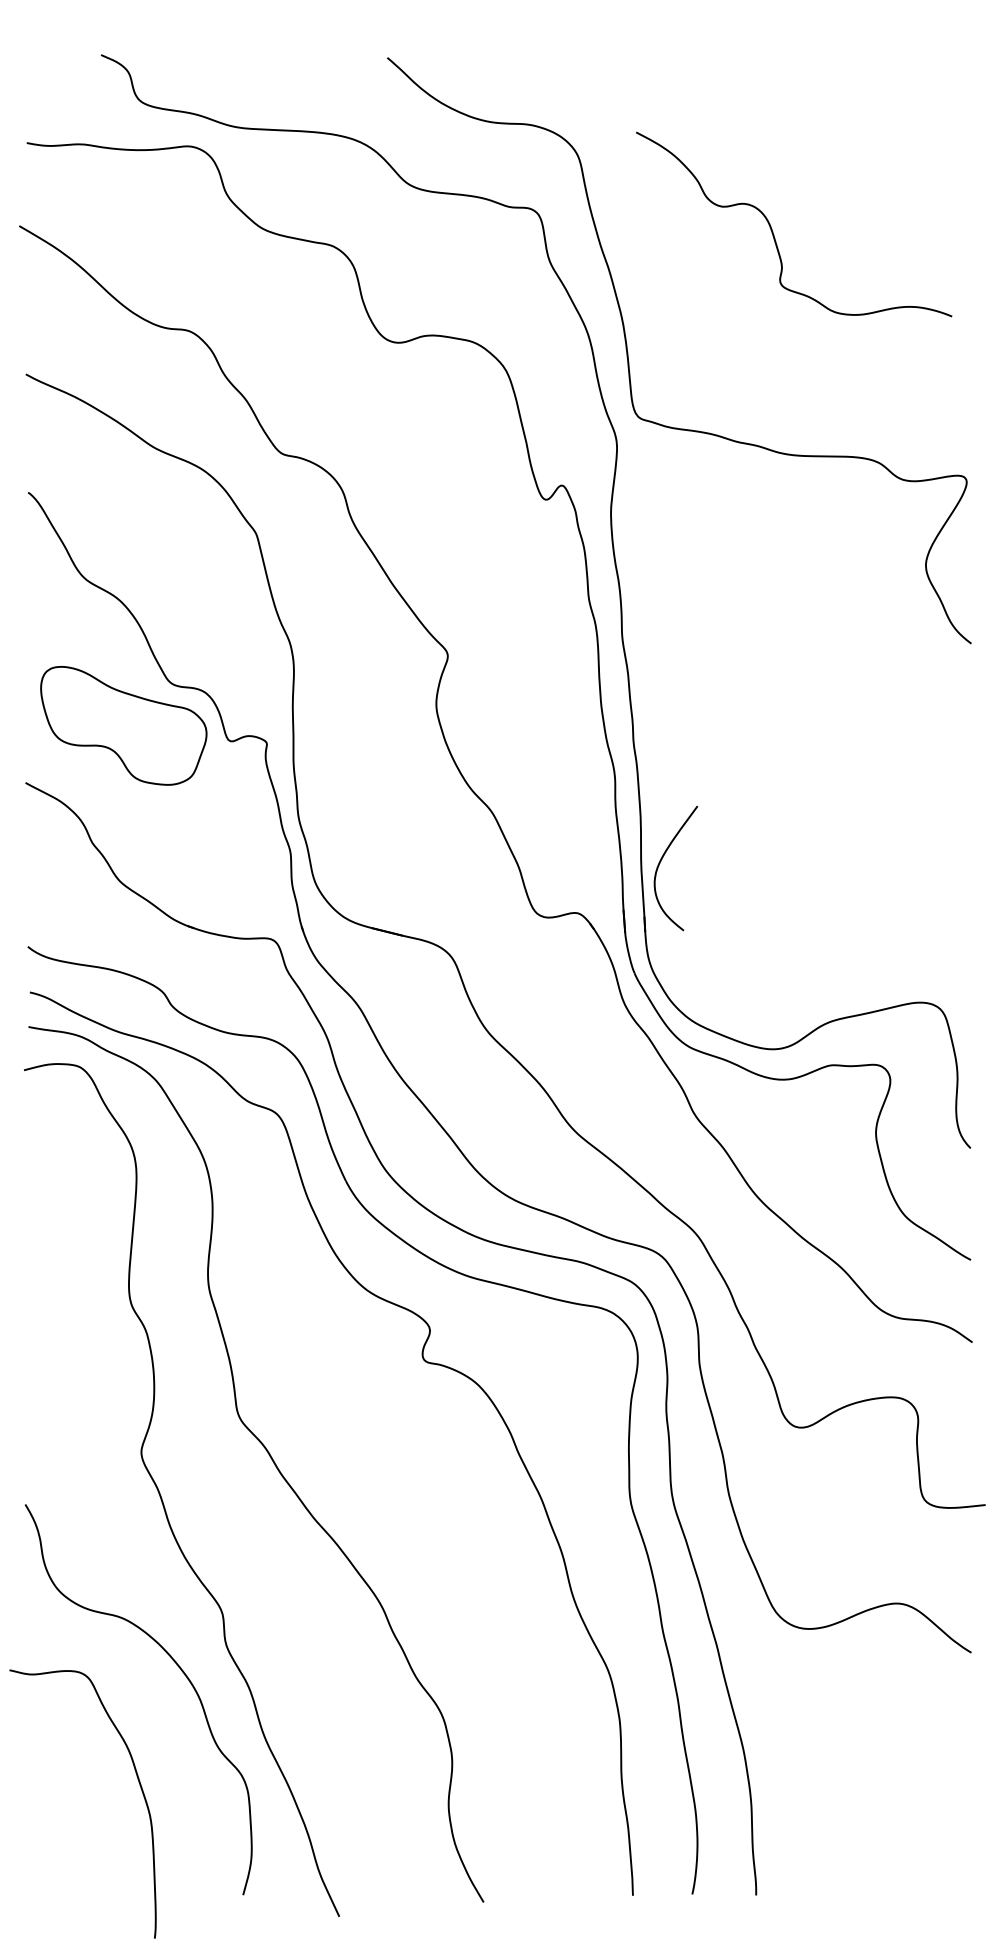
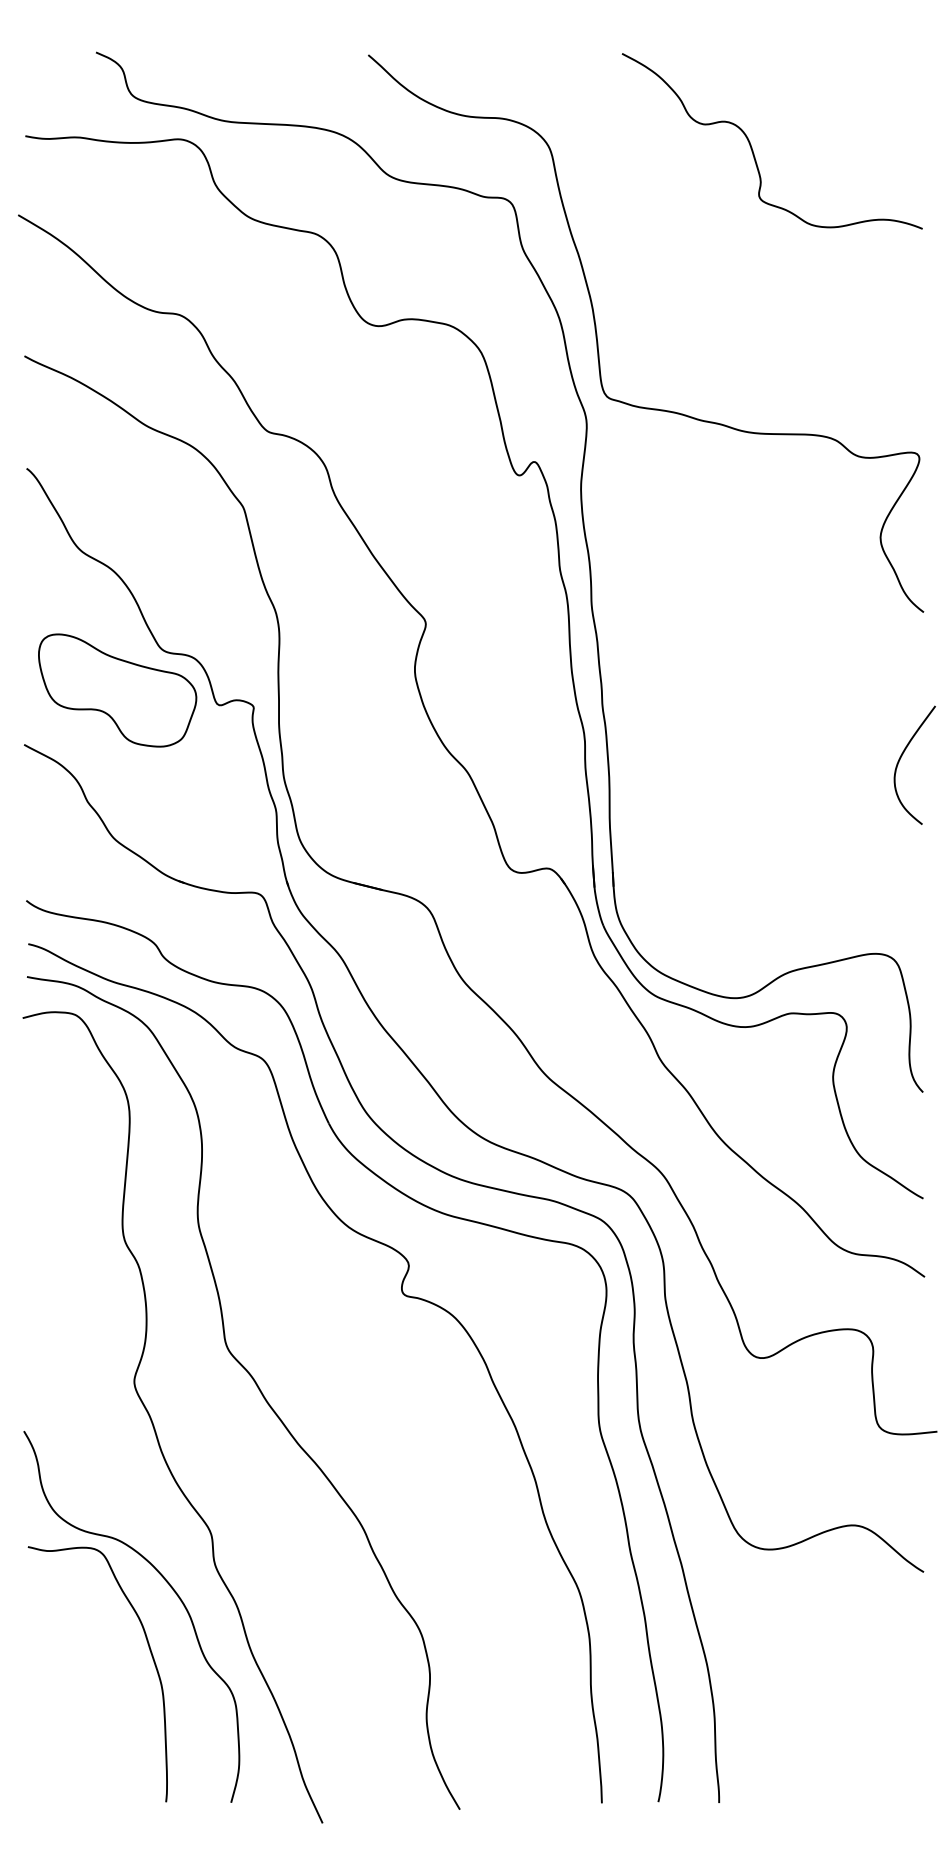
curve: (773, 231) -> (752, 148), moved
curve: (661, 861) -> (901, 758), moved
curve: (139, 1785) -> (151, 1656), moved

